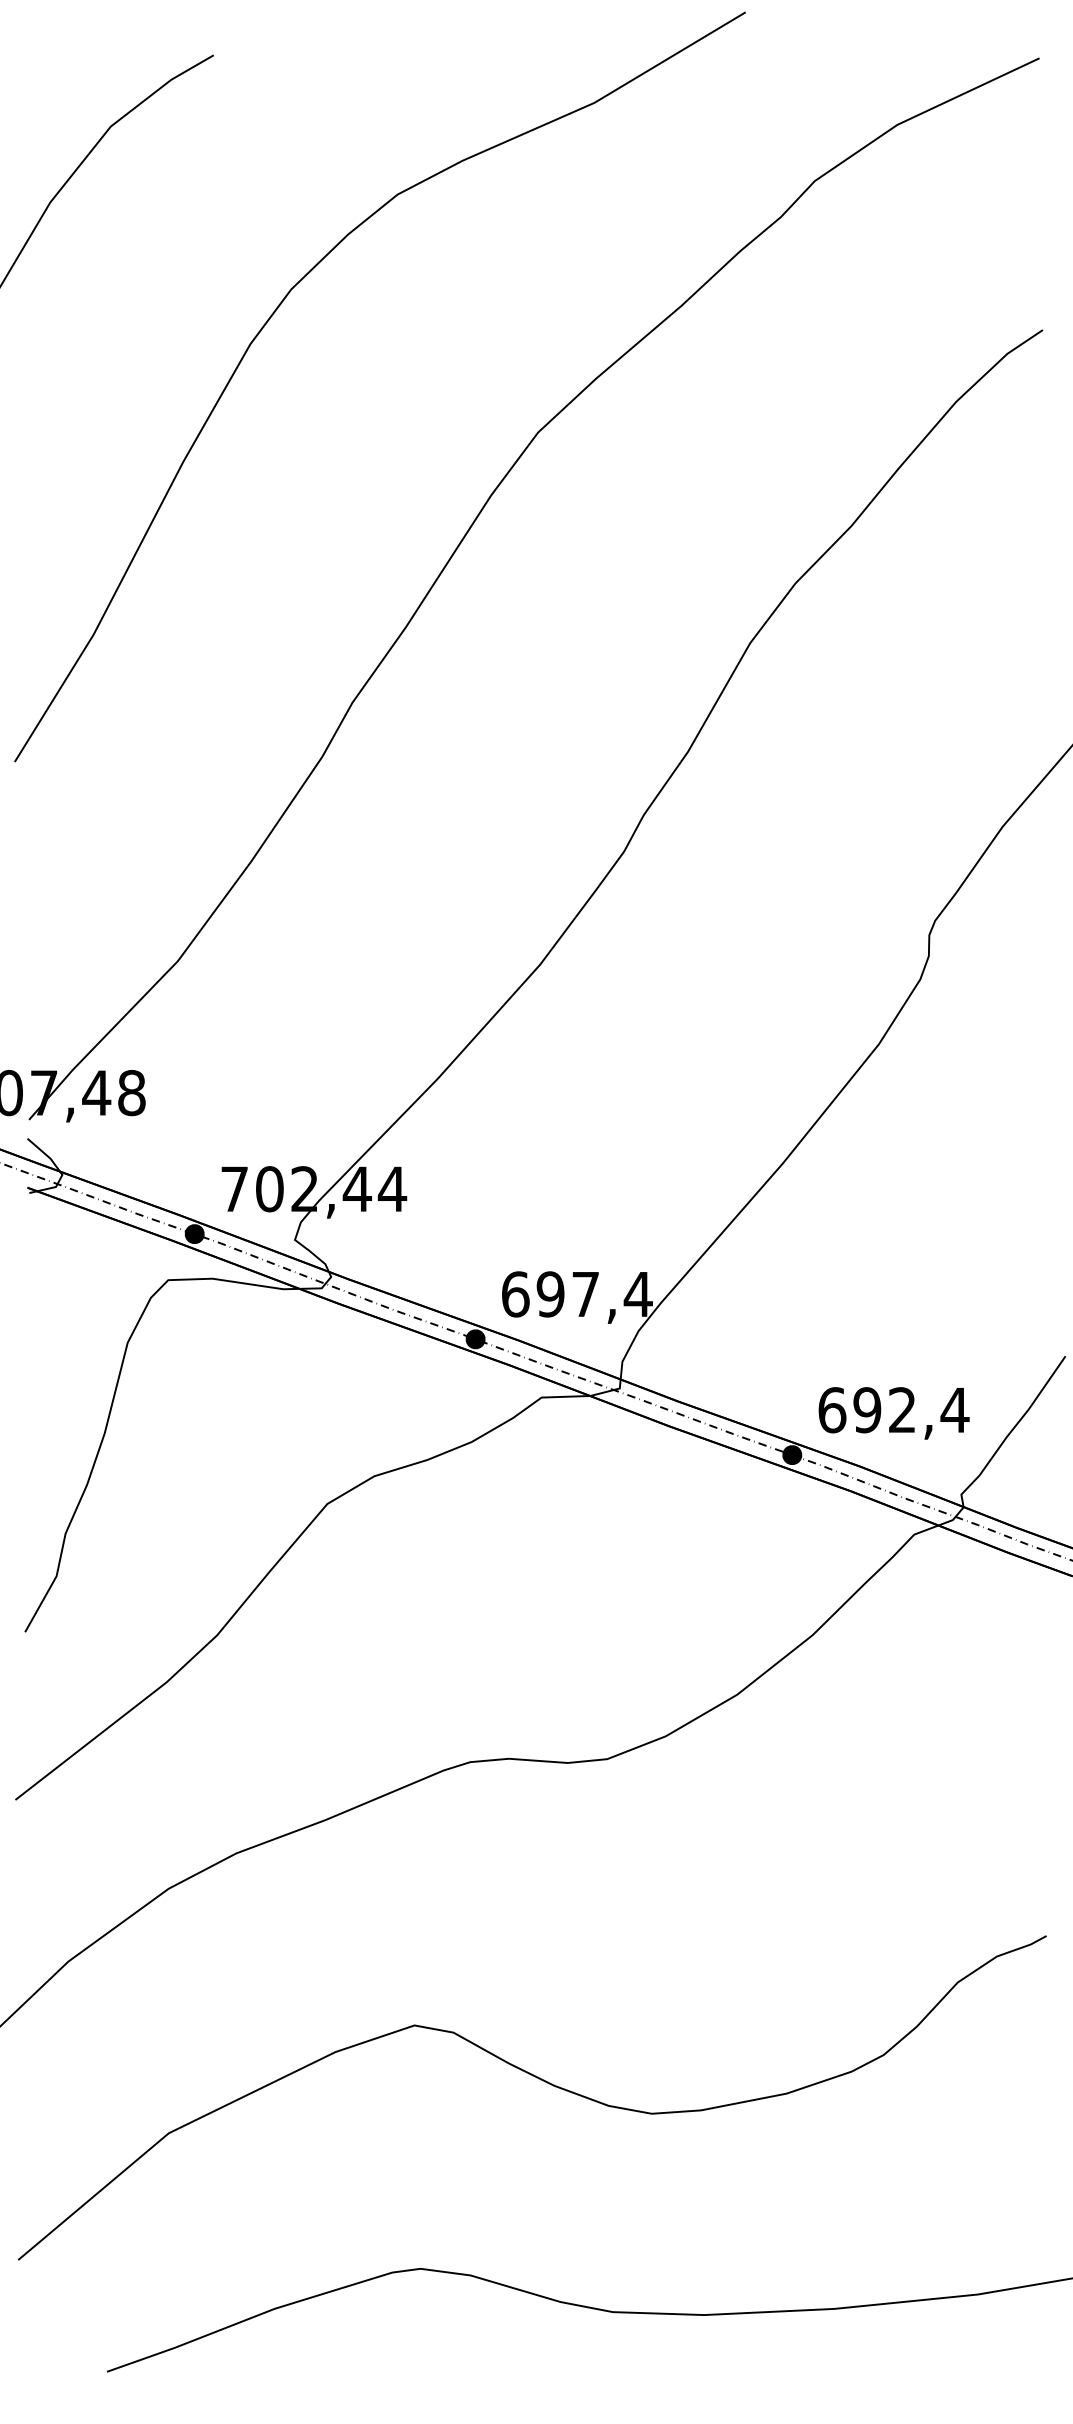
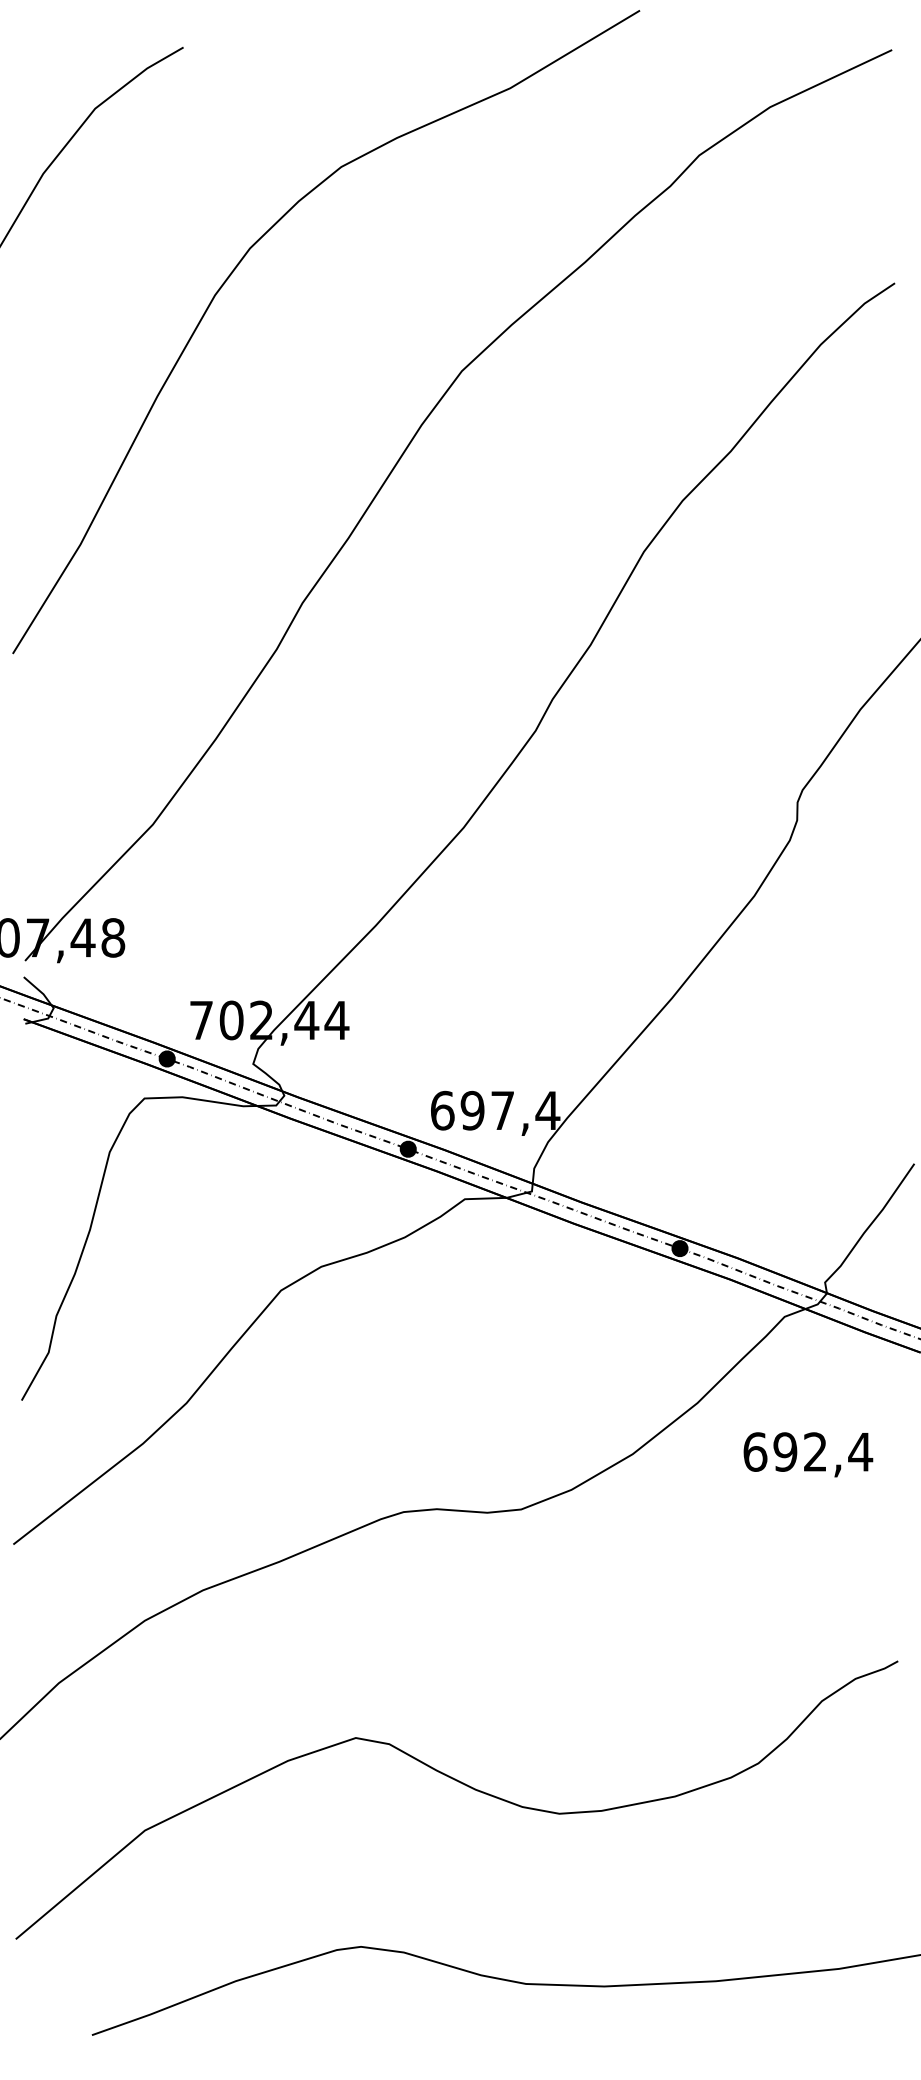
text: (894, 1413) -> (808, 1454), moved

